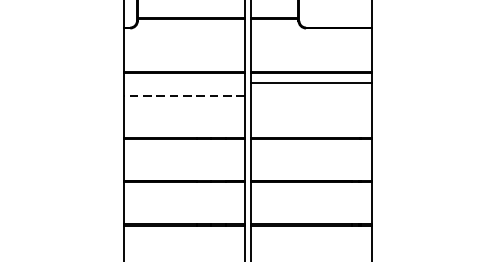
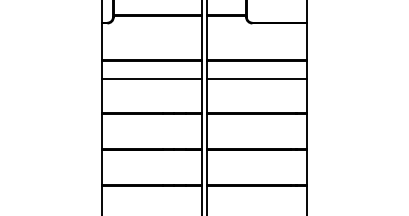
line: (311, 83) -> (256, 78), moved
line: (184, 95) -> (152, 78), dashed -> solid

